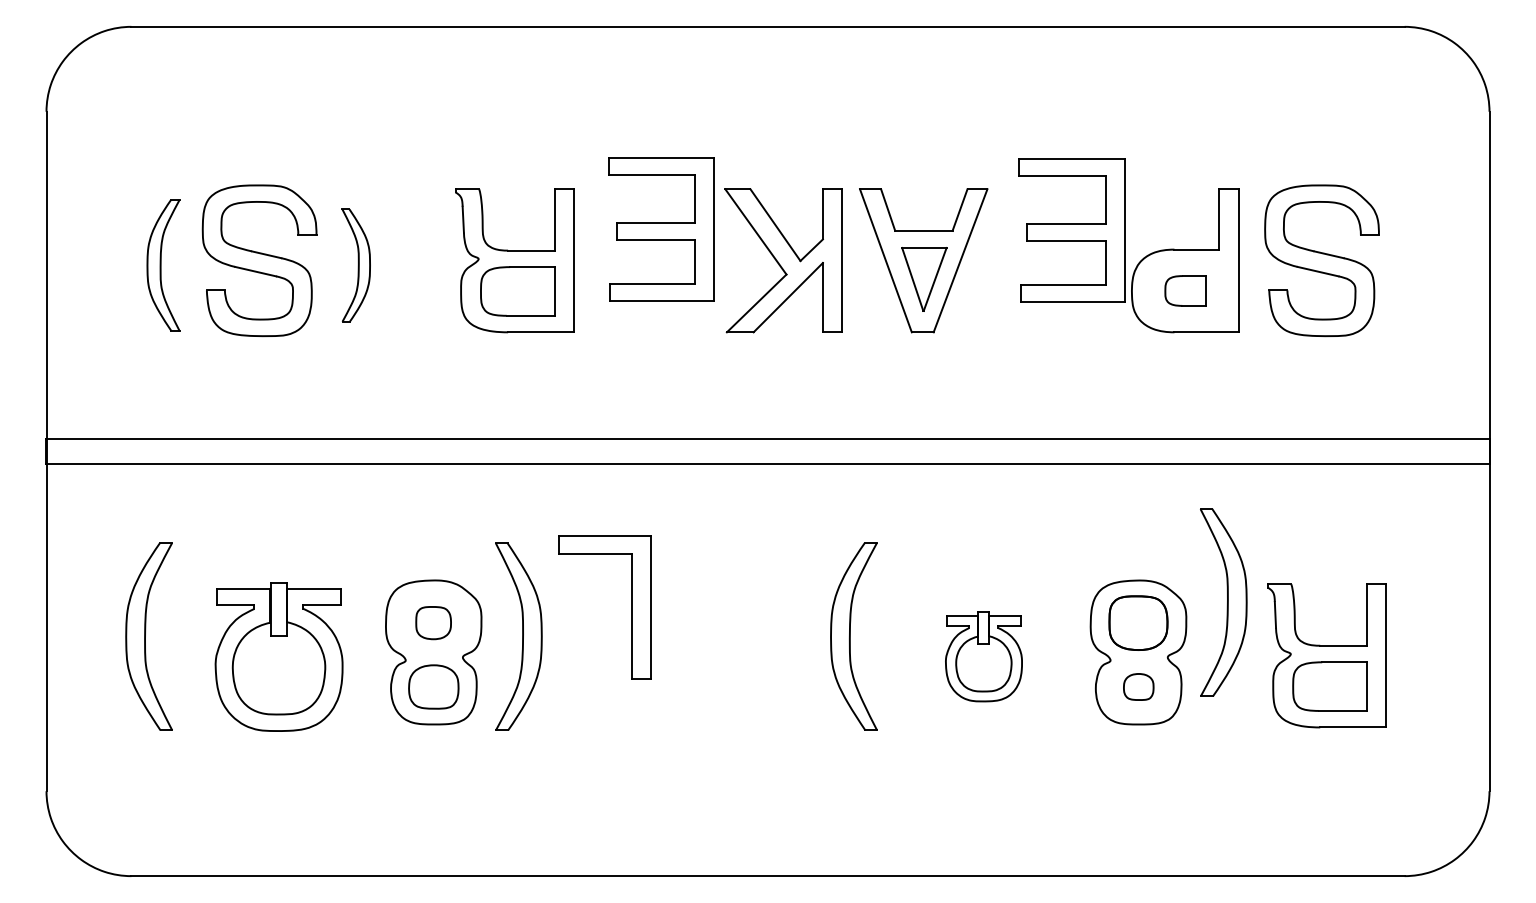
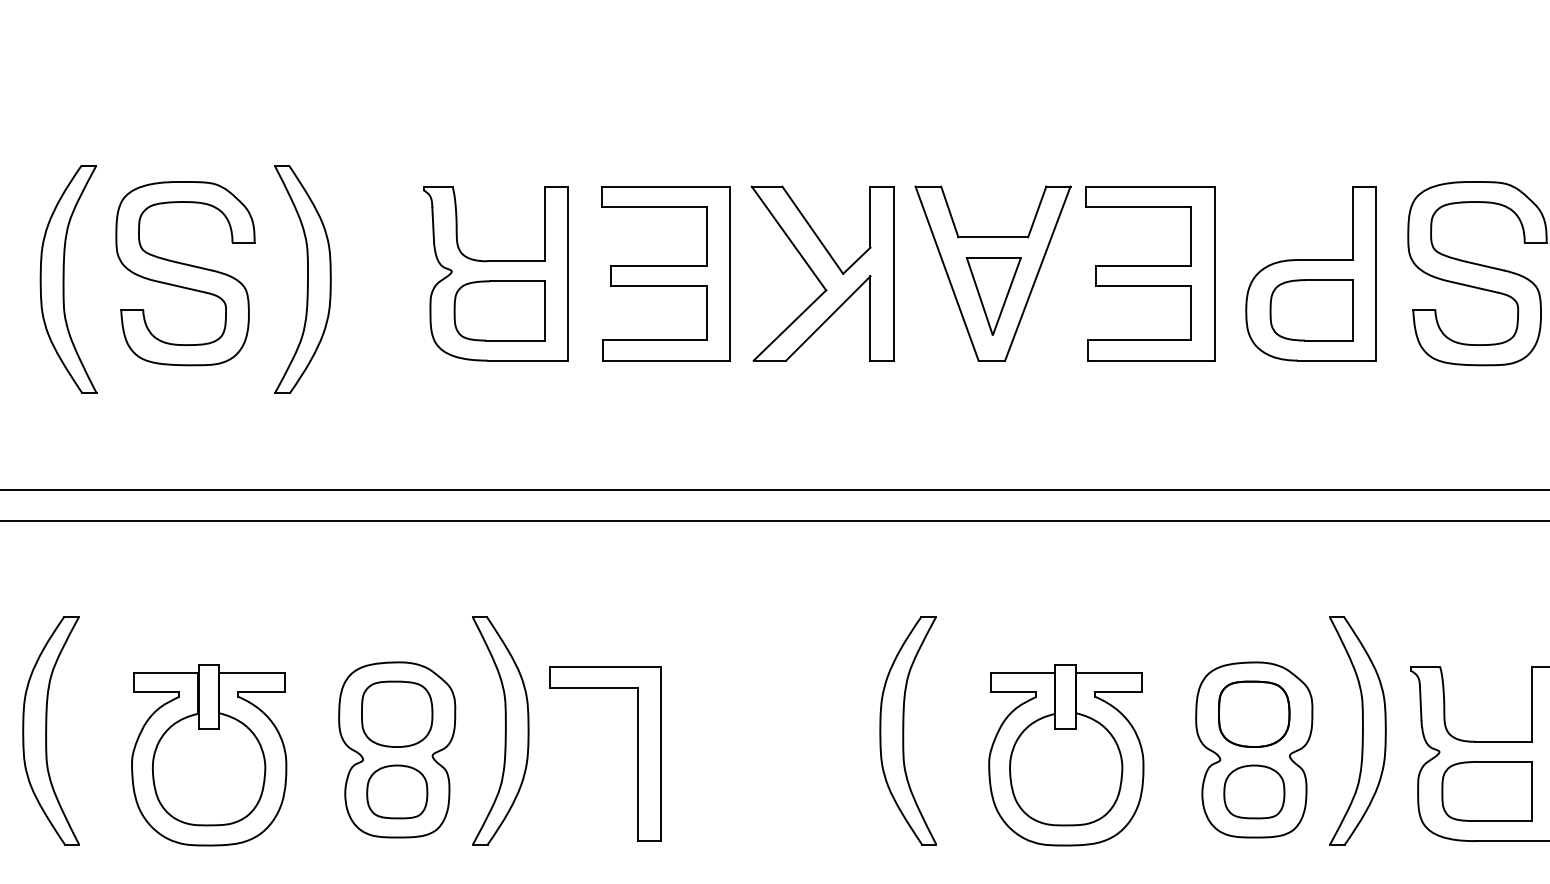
part: (661, 229) -> (665, 273), moved
part: (1071, 230) -> (1149, 273), moved
part: (163, 265) -> (68, 279), size x1.43
part: (356, 265) -> (303, 279), size x1.67
part: (1185, 290) -> (1311, 309), size x1.67
part: (1223, 602) -> (1357, 730), moved
part: (631, 607) -> (637, 753), moved
part: (433, 622) -> (396, 713), size x1.67
part: (983, 656) -> (1065, 754), size x1.67
part: (1138, 686) -> (1254, 791), size x1.67

